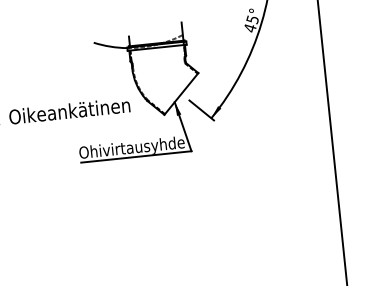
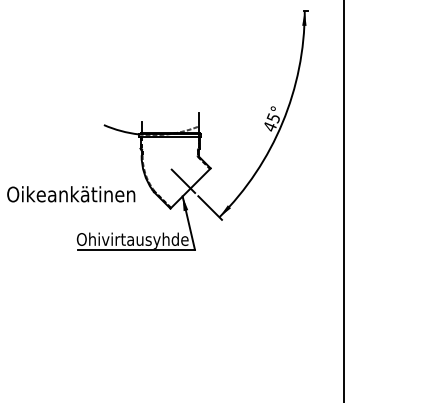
line: (173, 87) -> (183, 180), added

